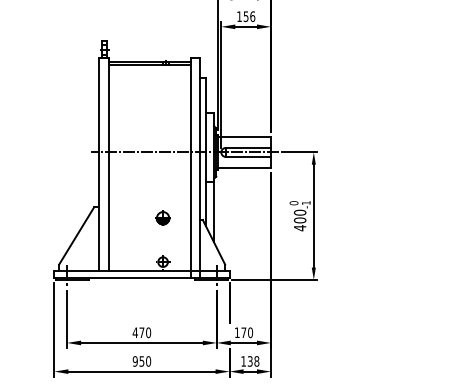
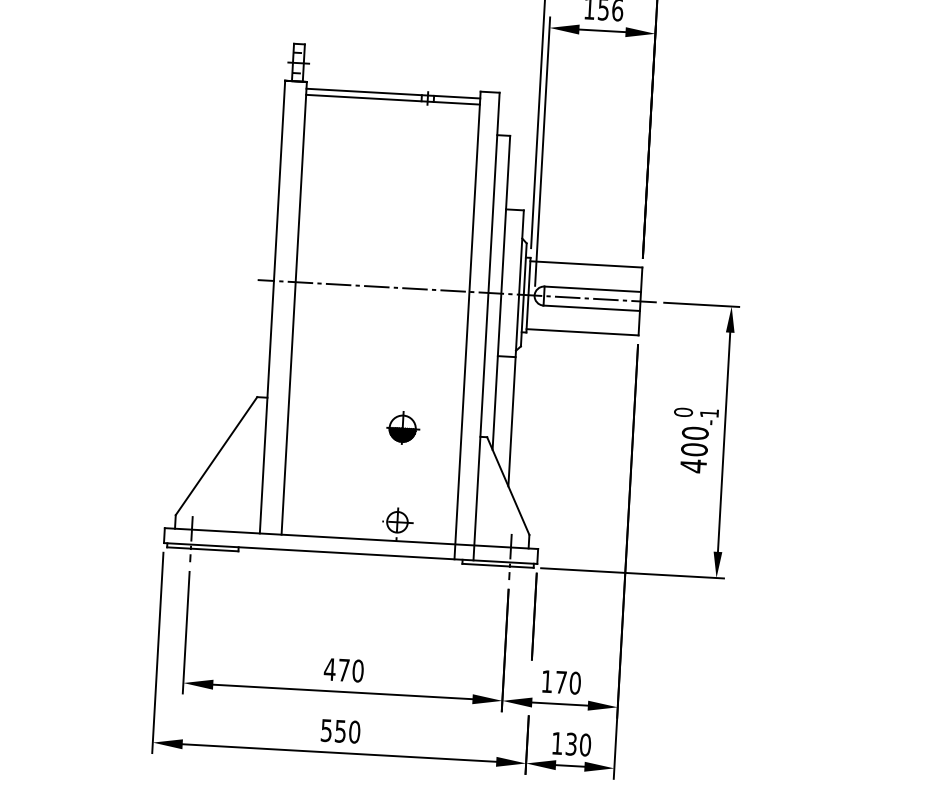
text: (134, 361) -> (324, 730), 950 -> 550
text: (256, 361) -> (584, 745), 138 -> 130

